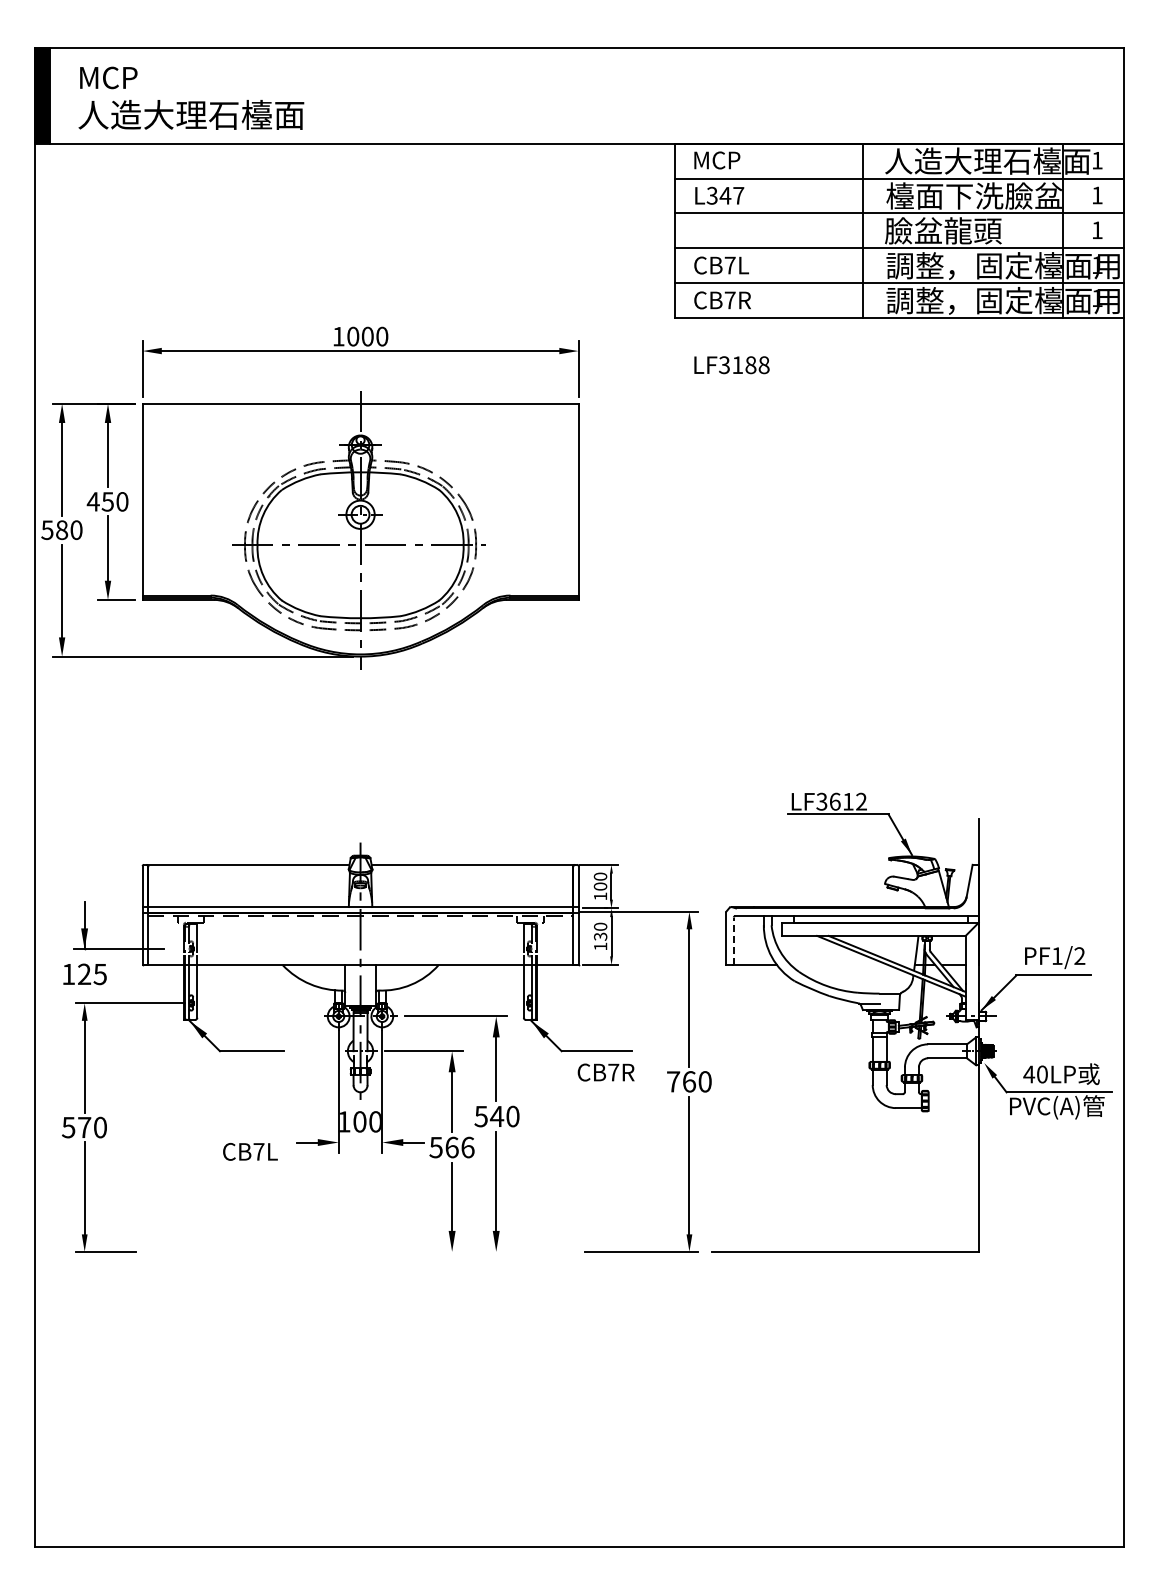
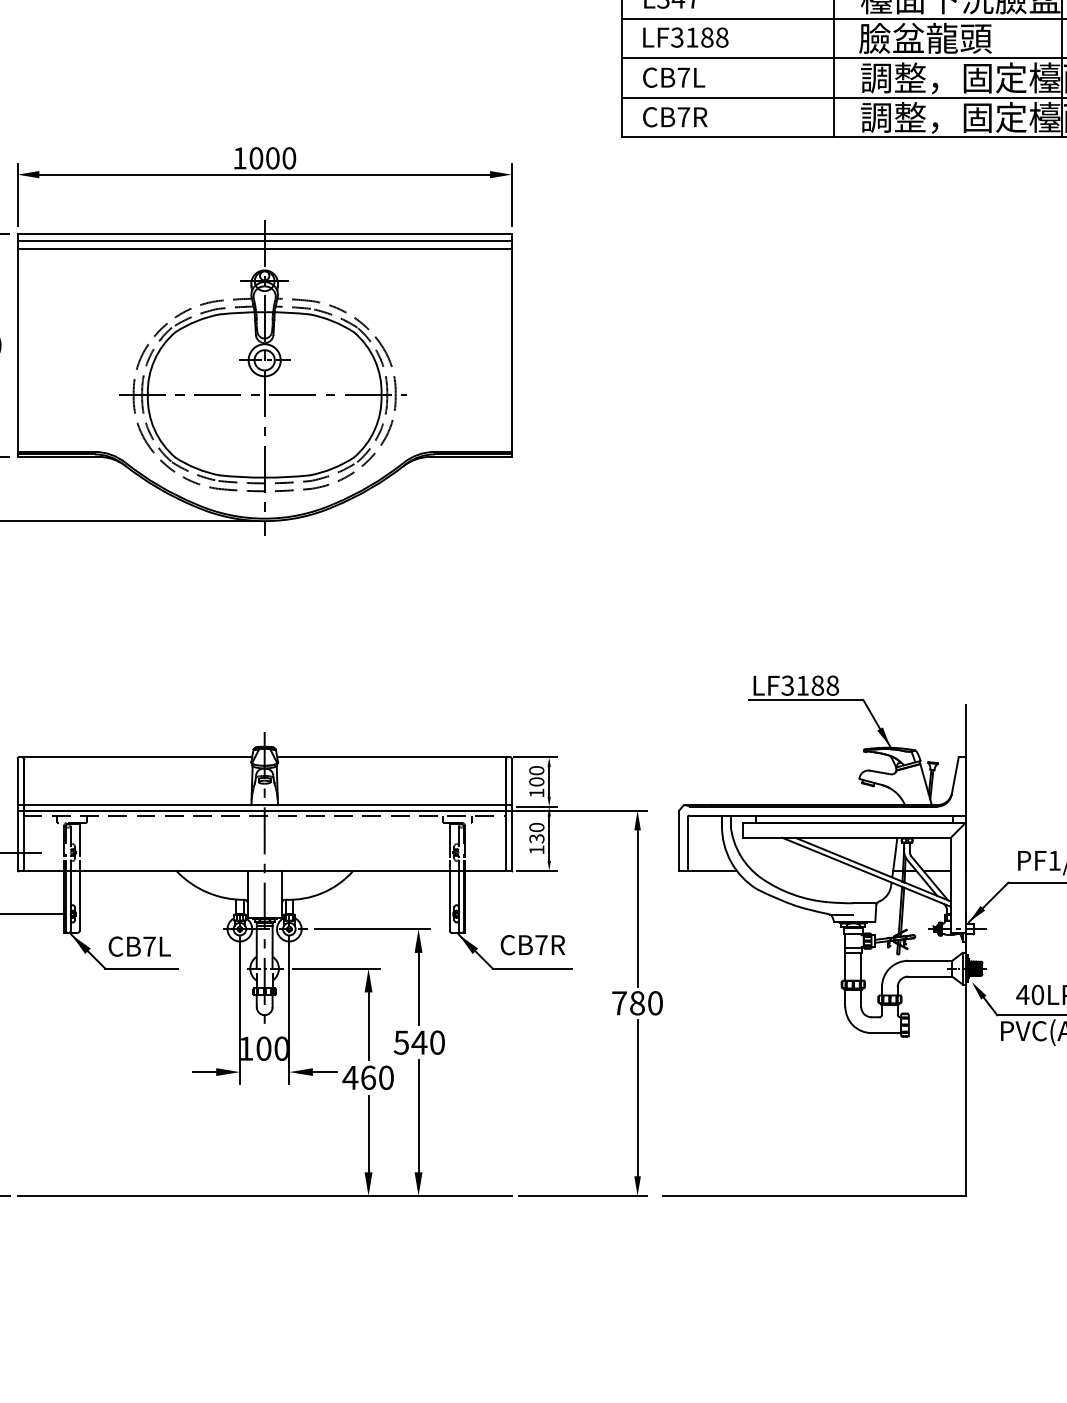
text: (731, 365) -> (685, 37), moved
line: (360, 409) -> (264, 240), added
line: (360, 416) -> (264, 248), added
text: (848, 801) -> (817, 685), LF3612 -> LF3188
line: (733, 941) -> (687, 844), dashed -> solid
text: (605, 1072) -> (532, 945), moved
text: (689, 1081) -> (637, 1002), 760 -> 780
text: (451, 1147) -> (367, 1077), 566 -> 460
text: (250, 1151) -> (139, 946), moved
line: (360, 1251) -> (264, 1195), added

